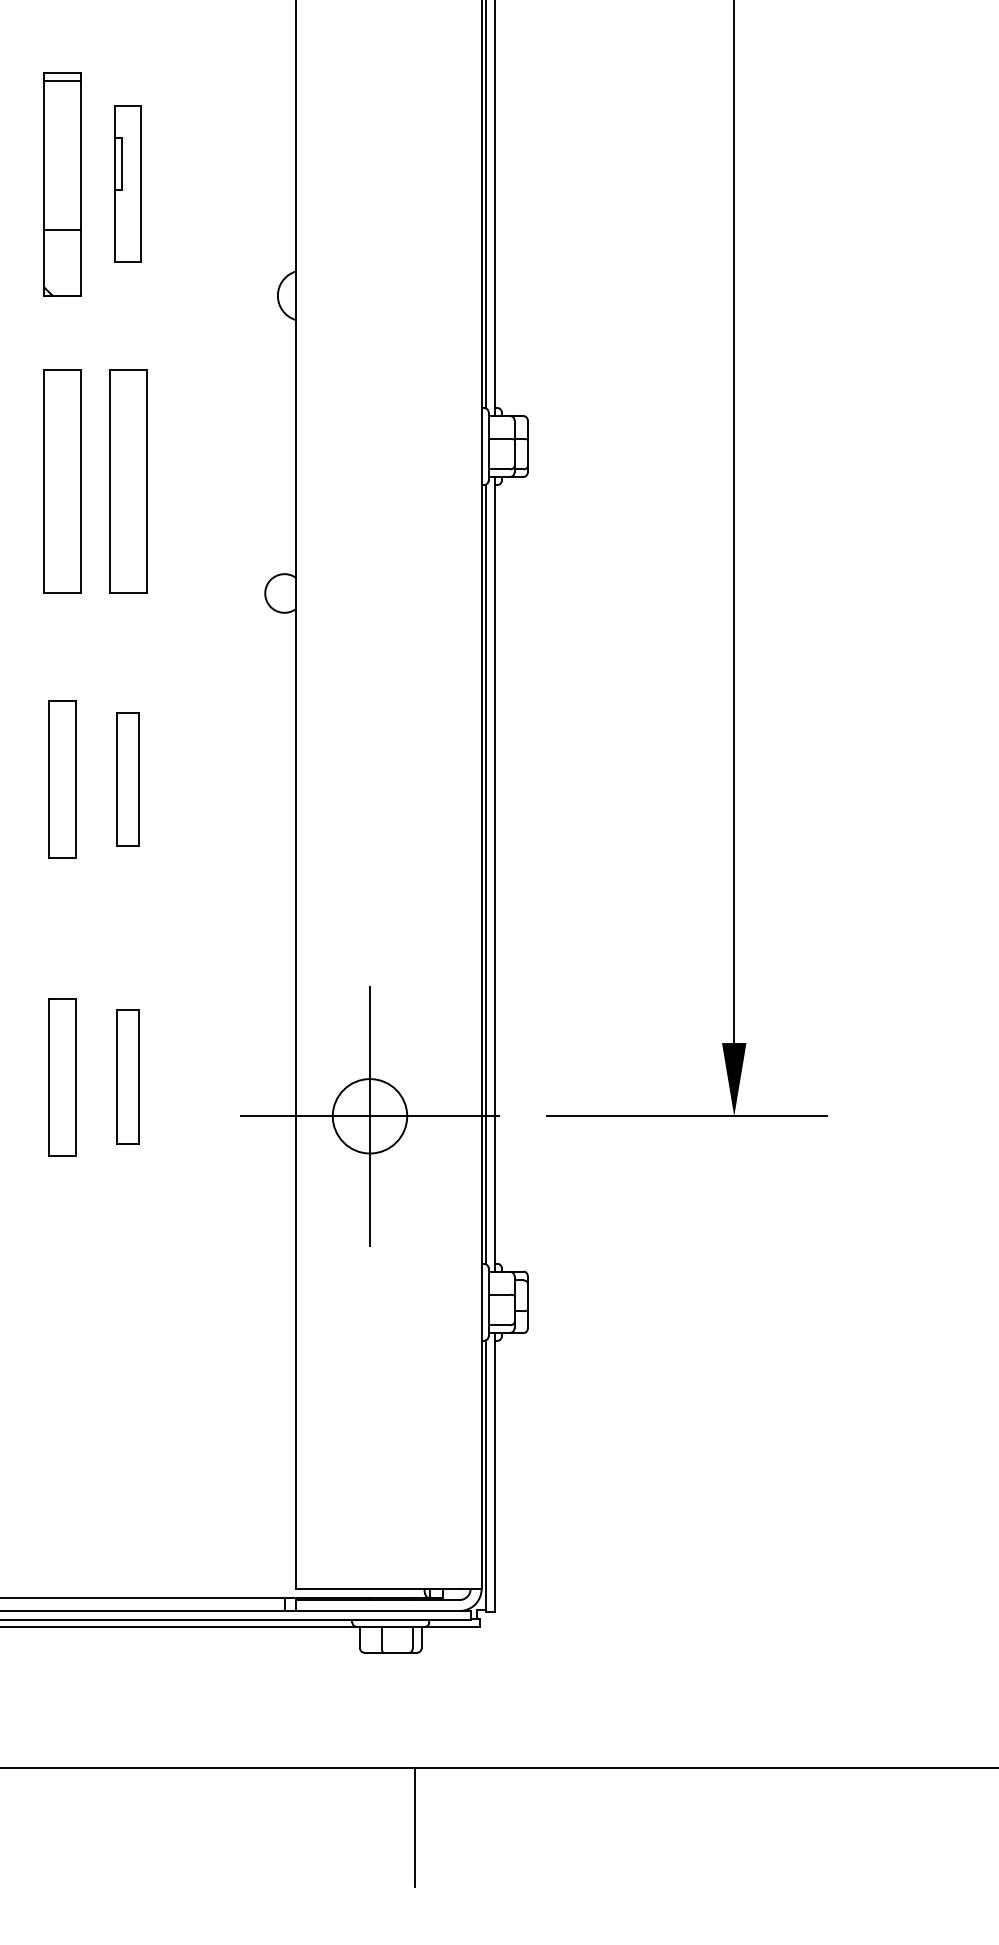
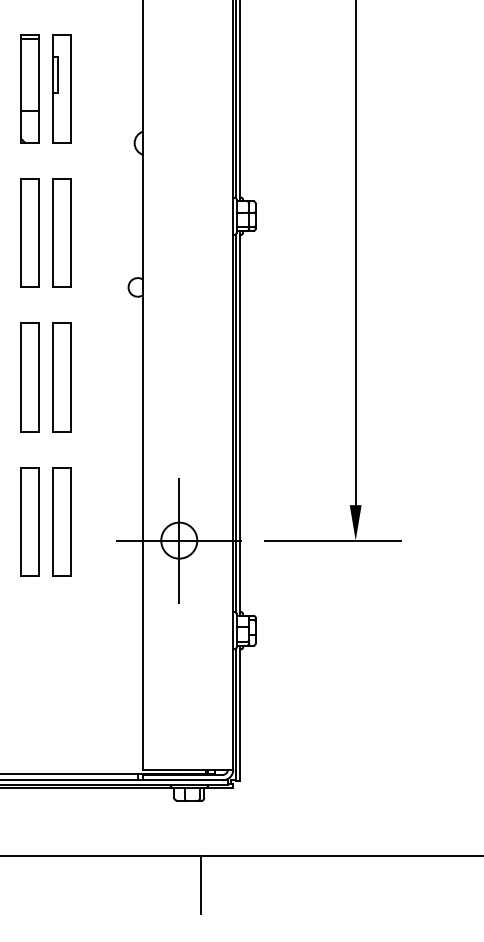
part: (126, 182) -> (61, 88), size x1.43
part: (60, 779) -> (29, 377), size x1.43
part: (126, 779) -> (61, 377), size x1.67
part: (60, 1076) -> (29, 521), size x1.43
part: (126, 1076) -> (61, 521), size x1.67

